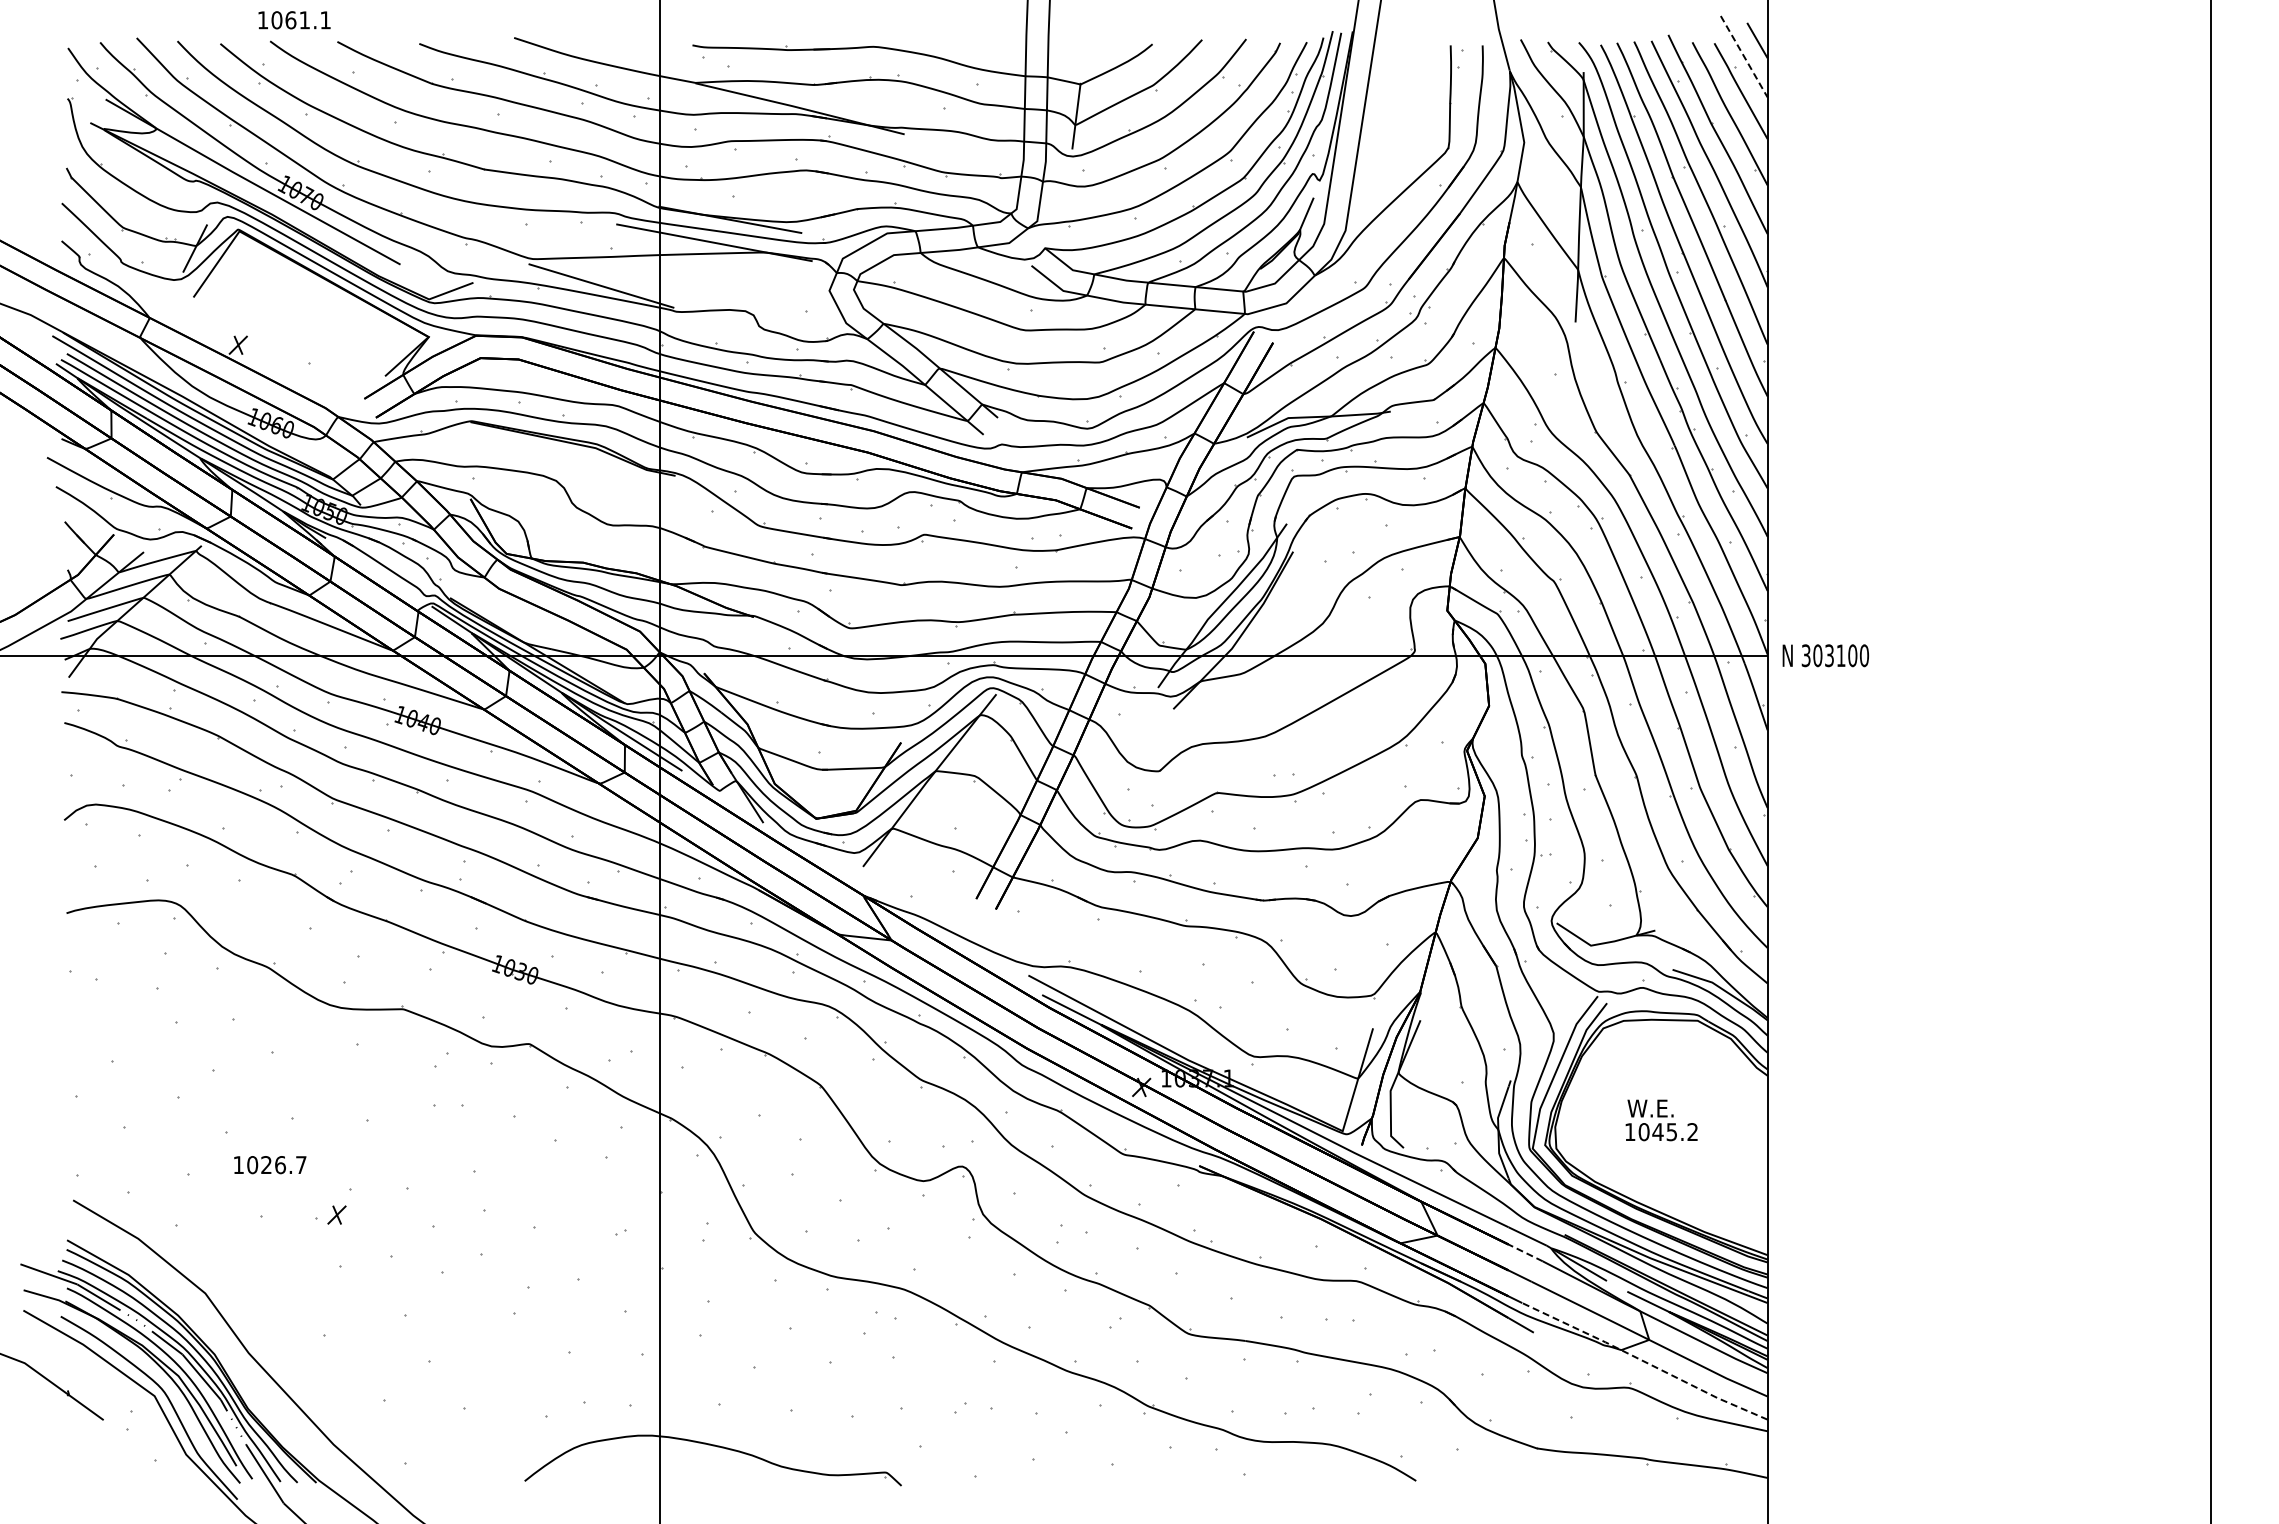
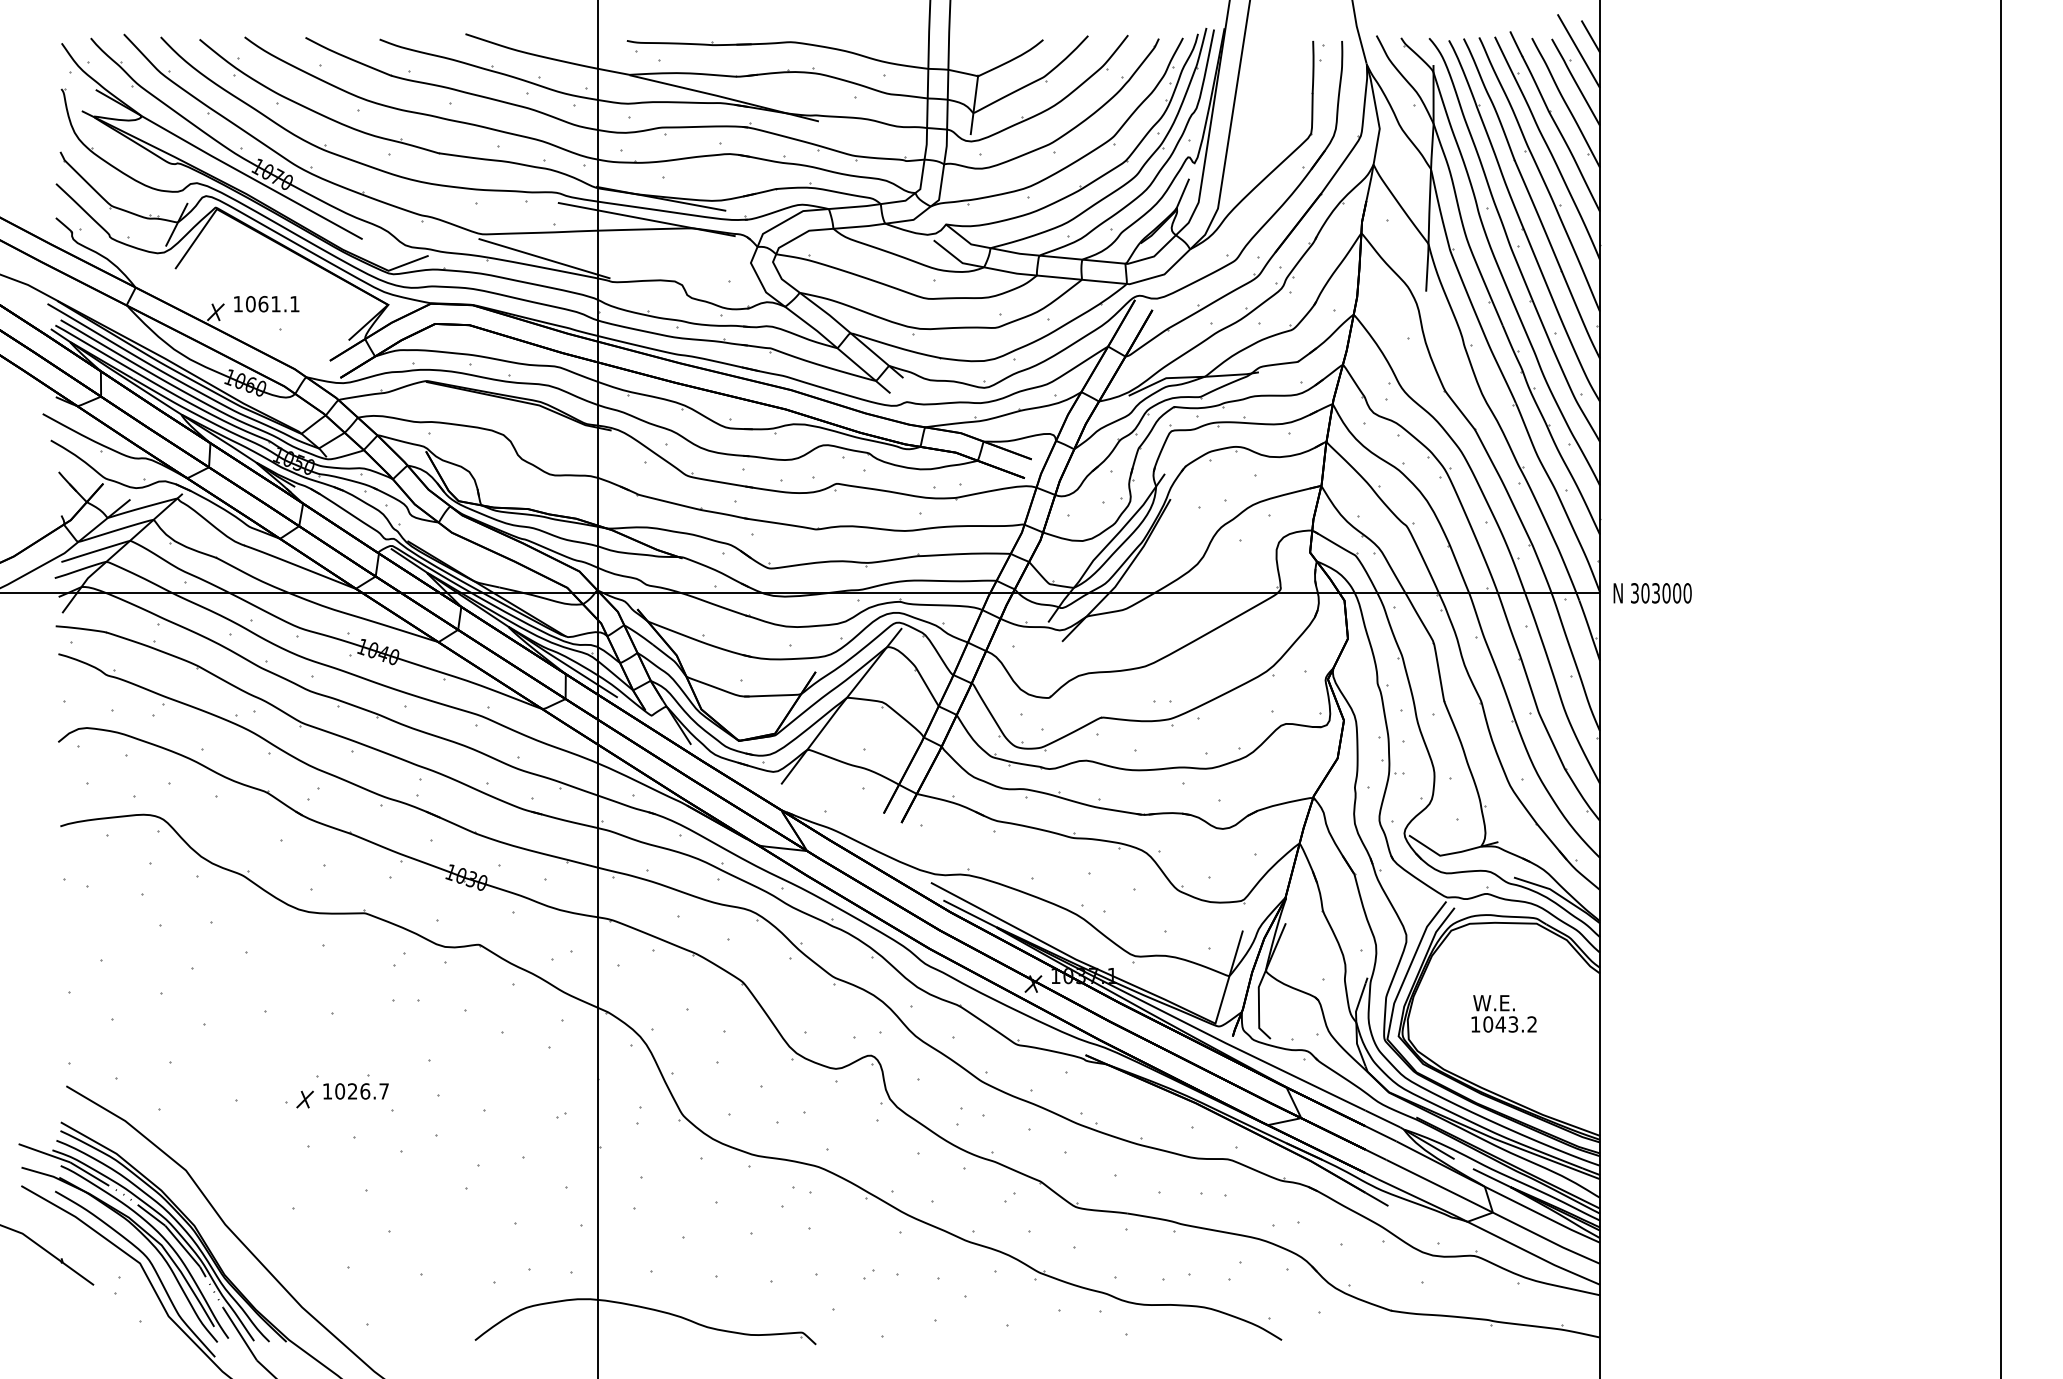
text: (294, 20) -> (266, 304), moved
line: (1745, 58) -> (1579, 52), dashed -> solid
text: (1840, 655) -> (1665, 593), 303100 -> 303000
text: (1672, 1131) -> (1513, 1023), 1045.2 -> 1043.2
text: (270, 1165) -> (356, 1091), moved
line: (1525, 1252) -> (1380, 1133), dashed -> solid
line: (1644, 1361) -> (1488, 1232), dashed -> solid

